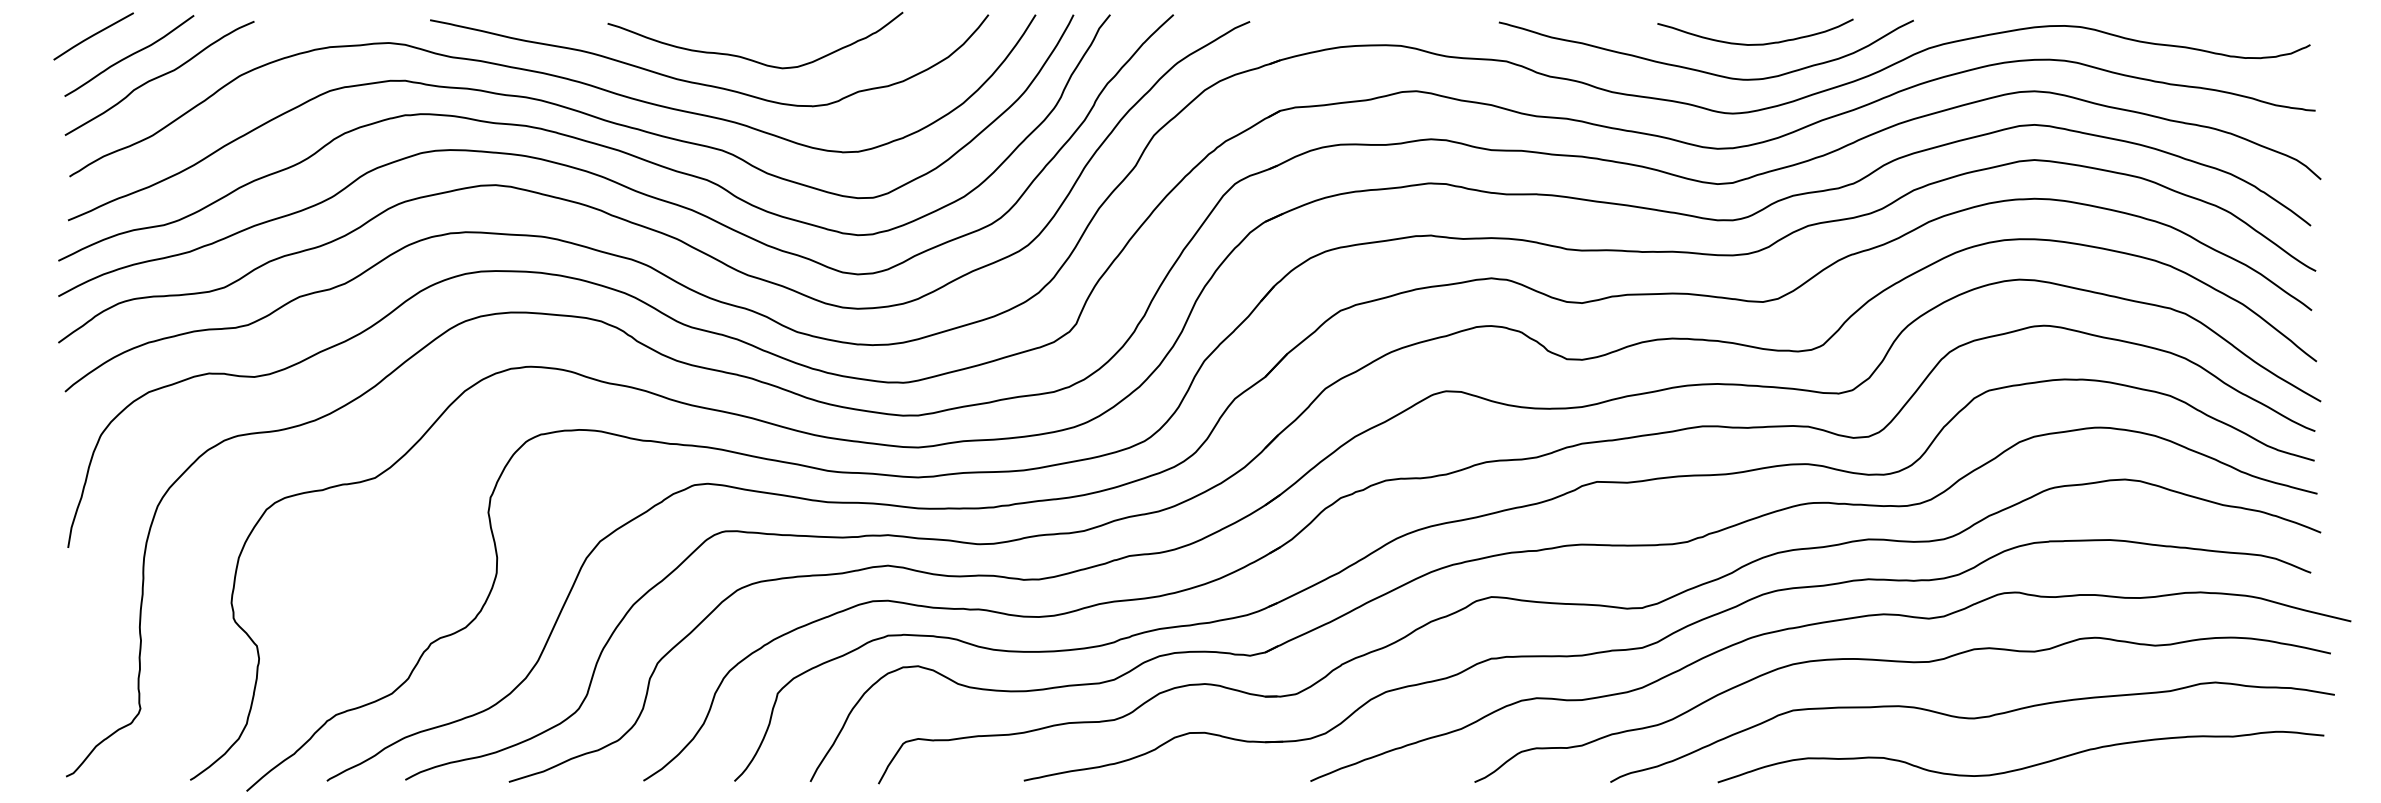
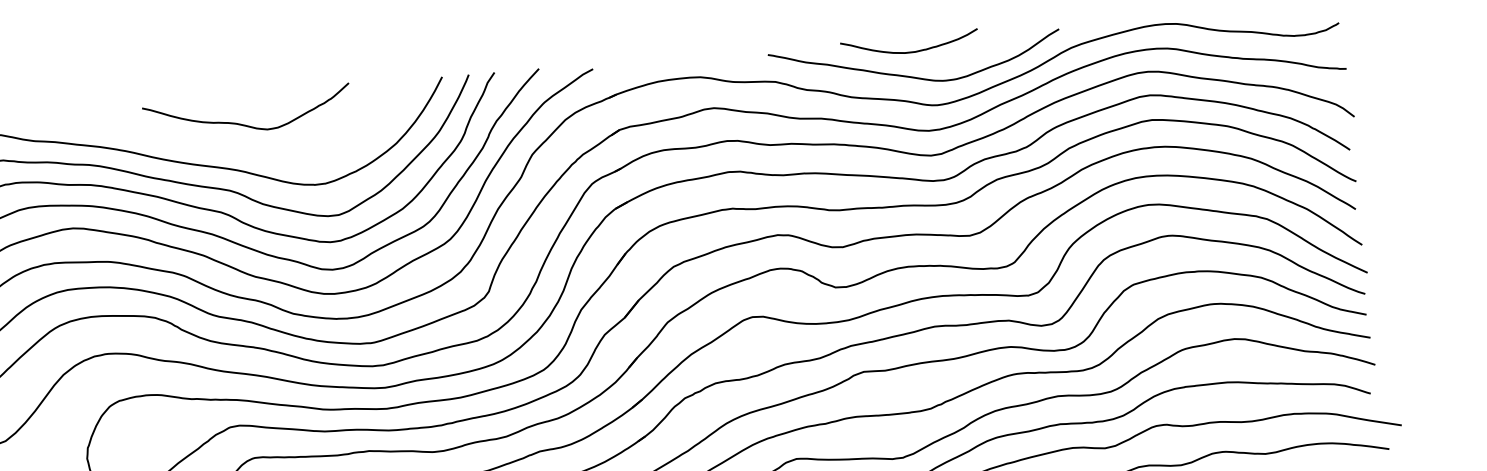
curve: (1755, 43) -> (910, 51), moved
curve: (703, 83) -> (212, 144), removed

